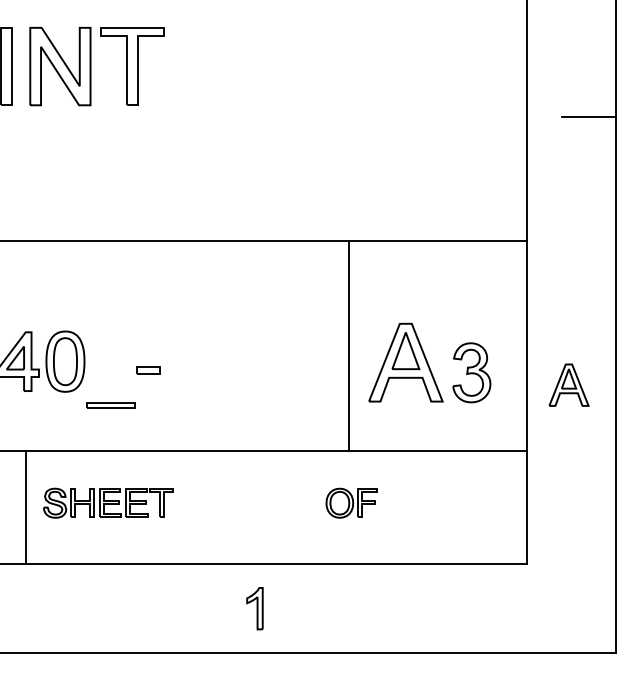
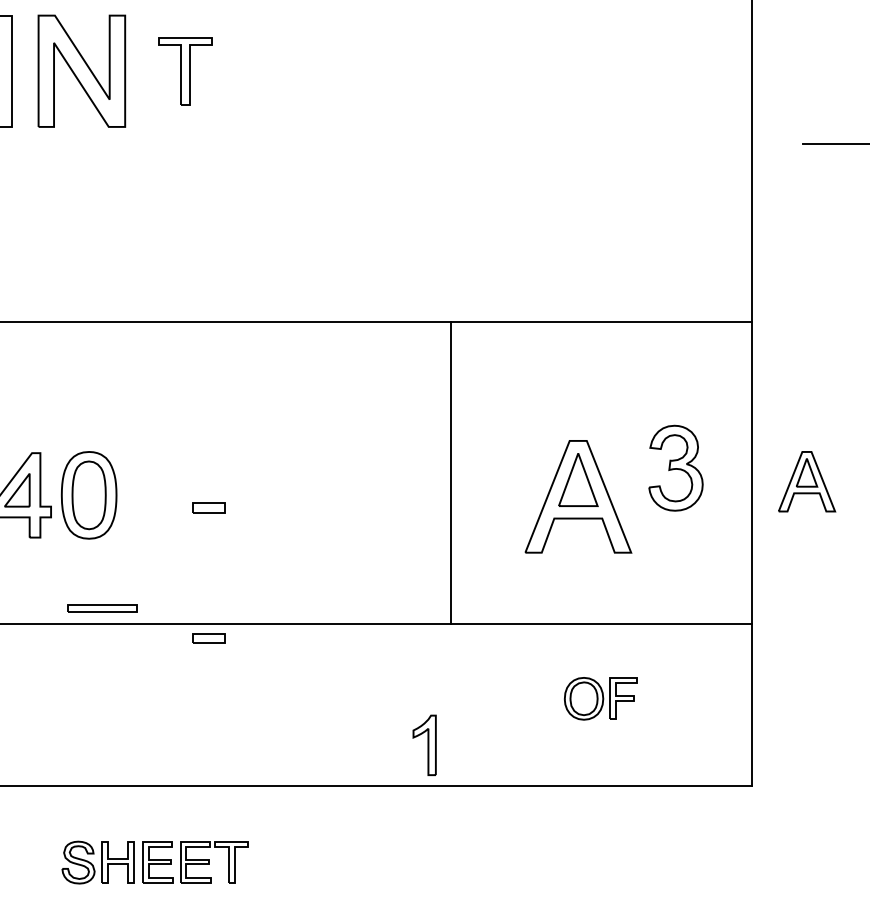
part: (132, 66) -> (185, 71), size x0.6
line: (349, 346) -> (451, 473), moved
part: (471, 372) -> (675, 467), moved
part: (568, 384) -> (806, 480), moved
part: (110, 405) -> (102, 608), moved
part: (148, 461) -> (208, 638), added
part: (108, 502) -> (155, 861), moved
part: (351, 502) -> (600, 697), moved
line: (26, 507) -> (33, 704), removed
part: (254, 608) -> (424, 745), moved

